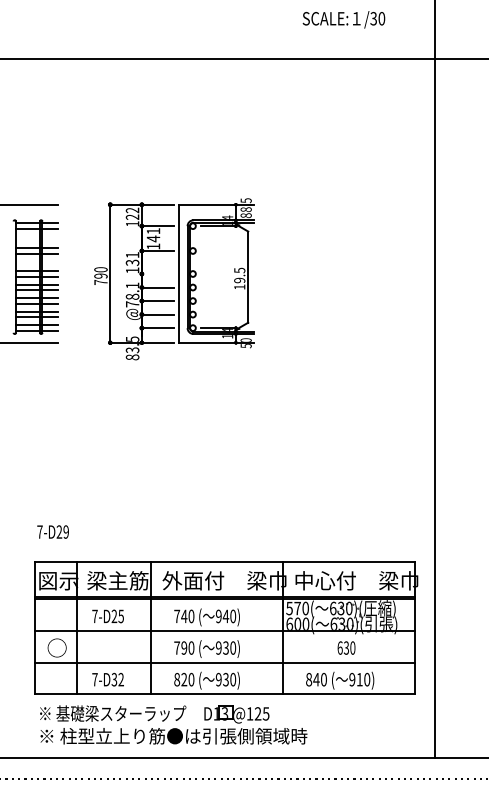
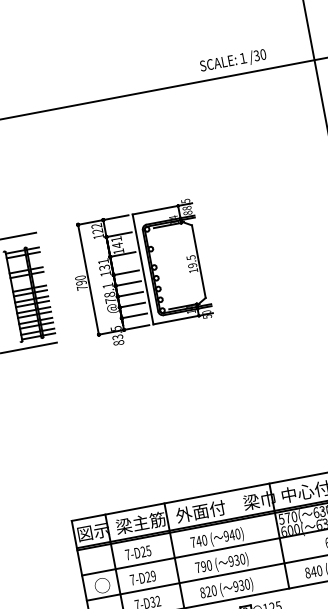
text: (343, 19) -> (232, 60), moved
line: (157, 274) -> (126, 273), added
text: (52, 531) -> (142, 577), moved

